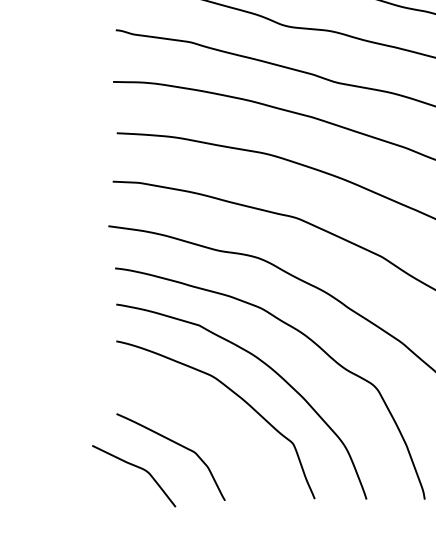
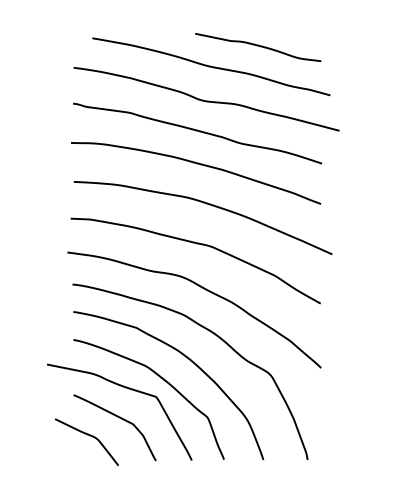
curve: (184, 405) -> (125, 388), added

